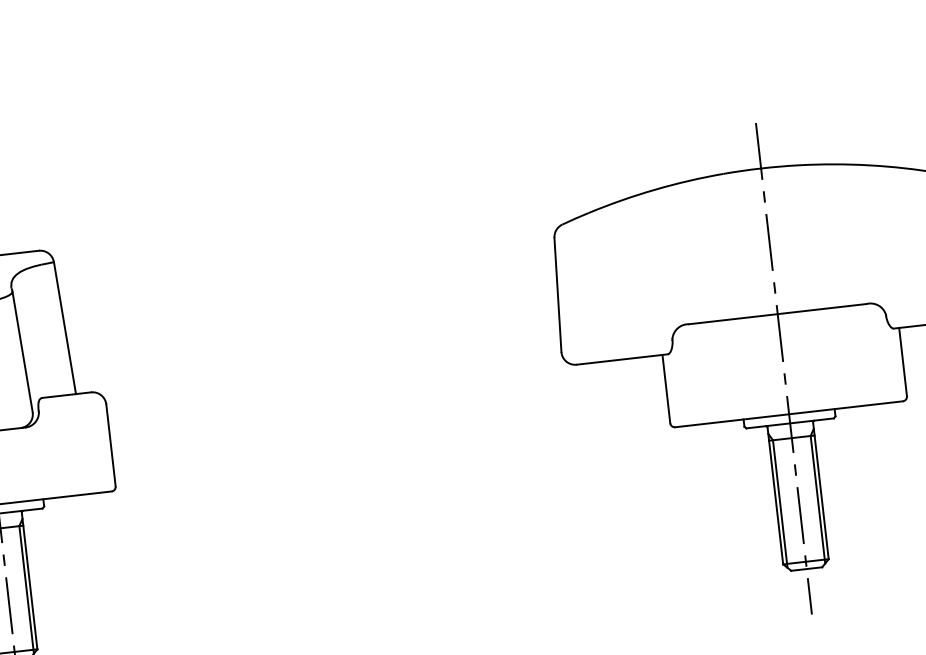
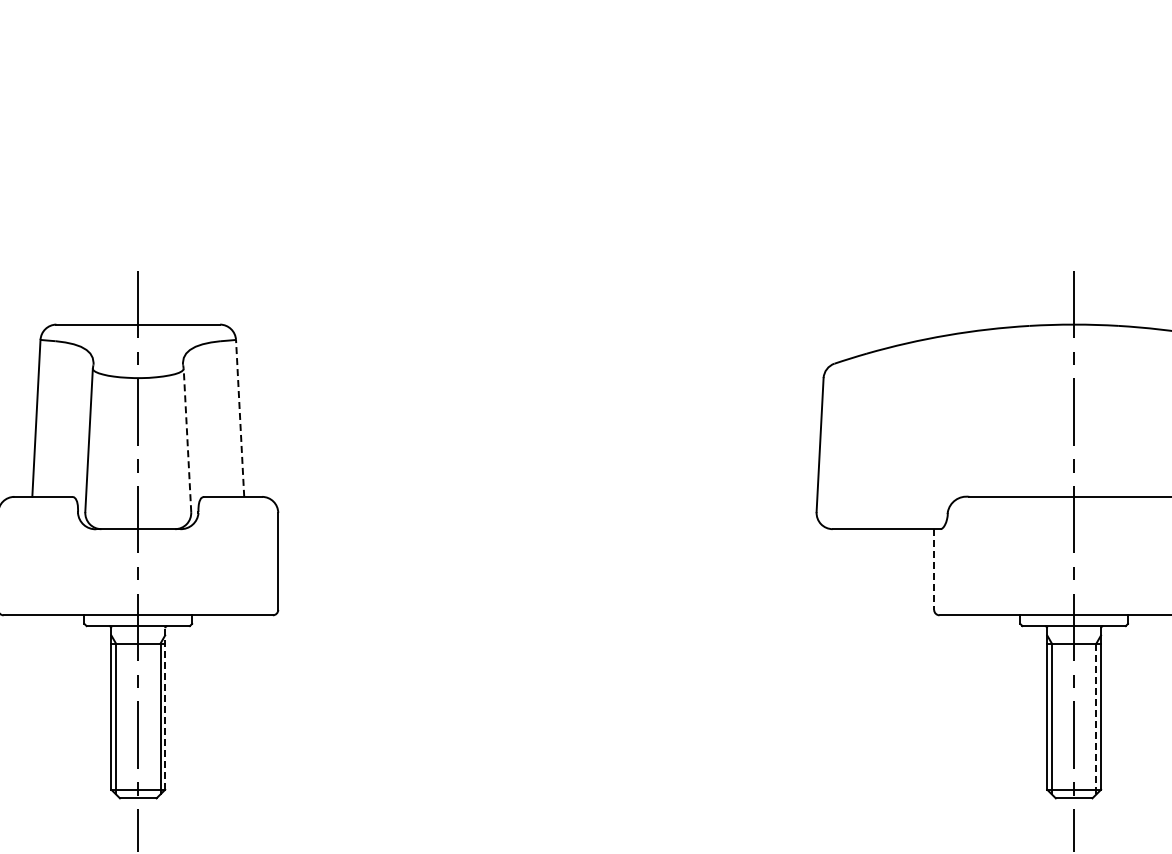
line: (65, 328) -> (240, 418), solid -> dashed
line: (22, 351) -> (187, 440), solid -> dashed
line: (666, 389) -> (934, 570), solid -> dashed
line: (817, 499) -> (1096, 718), solid -> dashed
line: (29, 580) -> (165, 708), solid -> dashed

